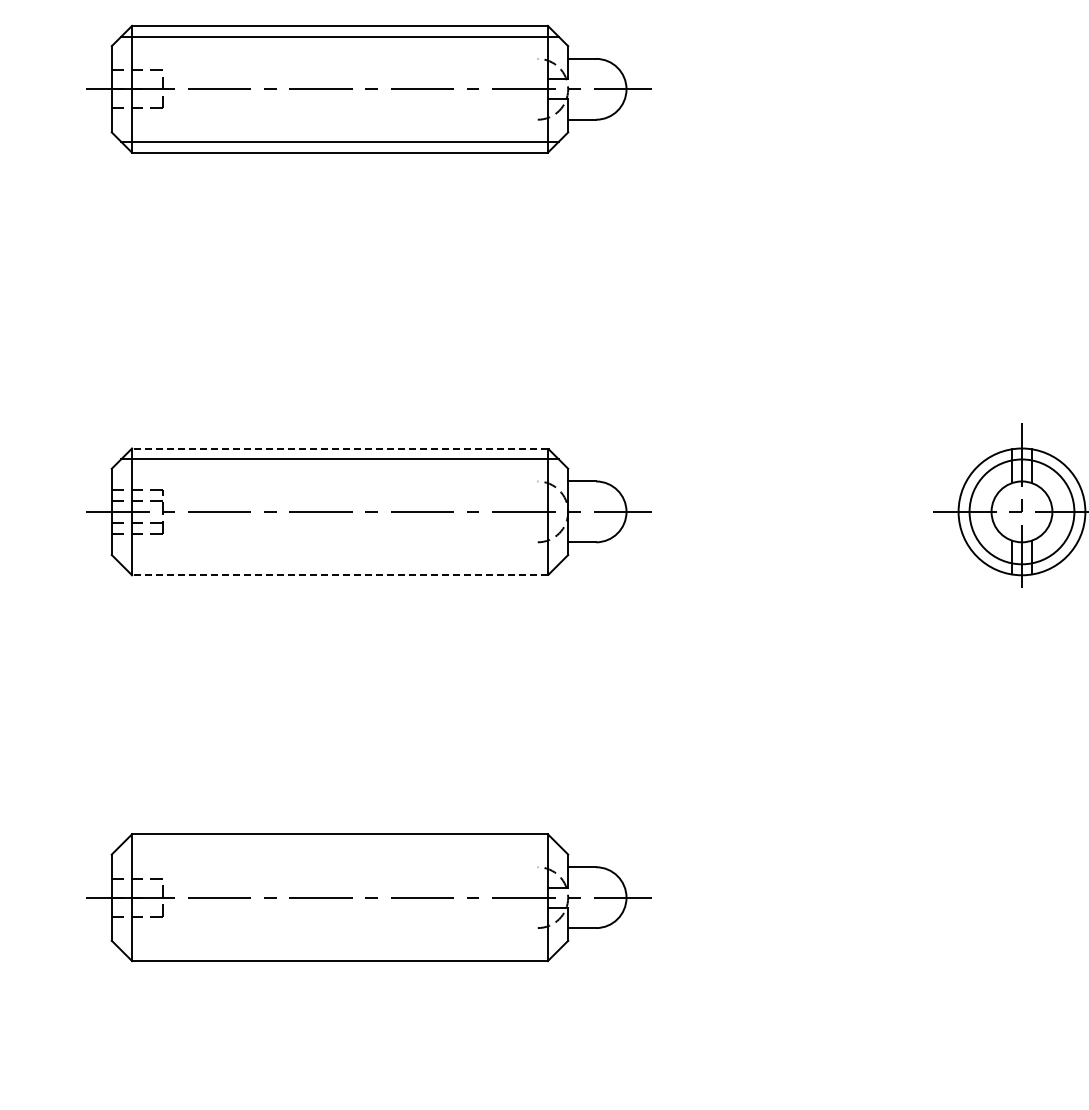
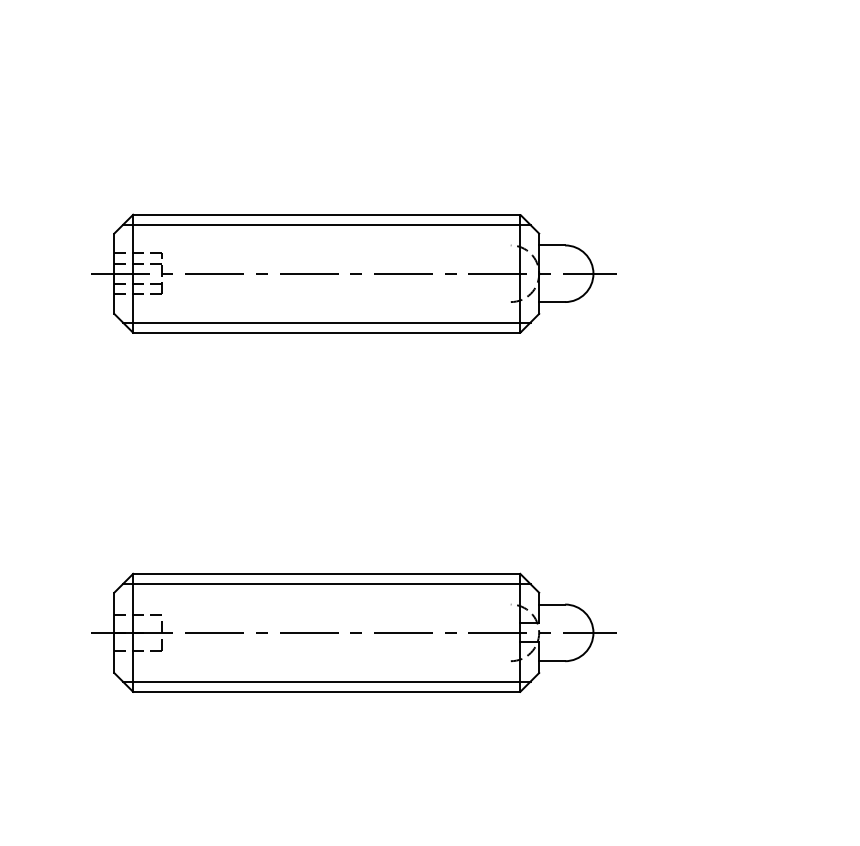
line: (340, 448) -> (327, 214), dashed -> solid
line: (339, 564) -> (326, 322), added
line: (340, 575) -> (327, 332), dashed -> solid
line: (339, 845) -> (326, 584), added
line: (339, 950) -> (326, 682), added

